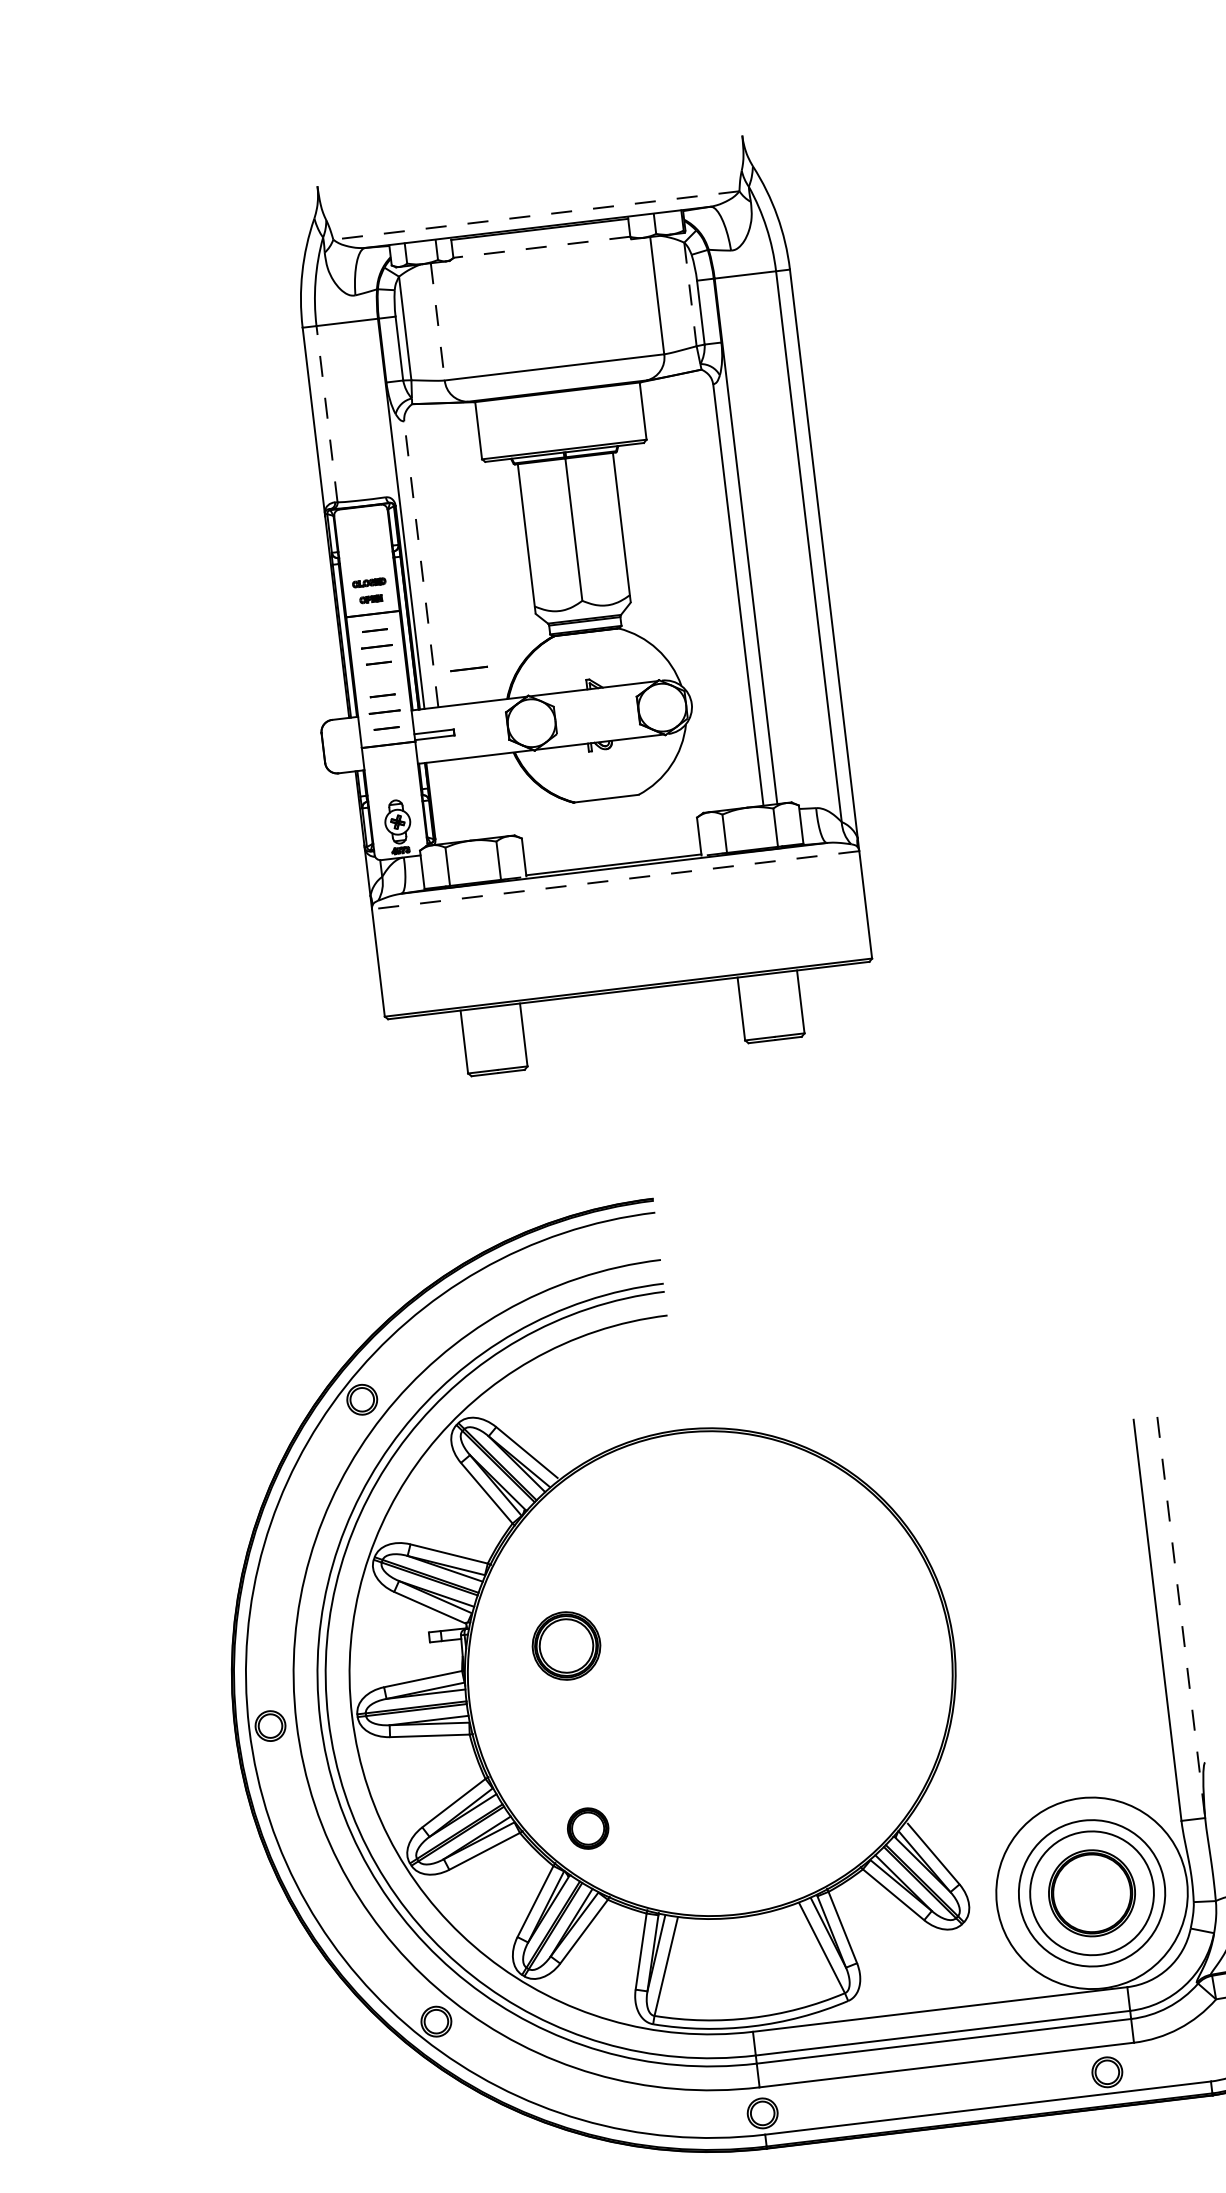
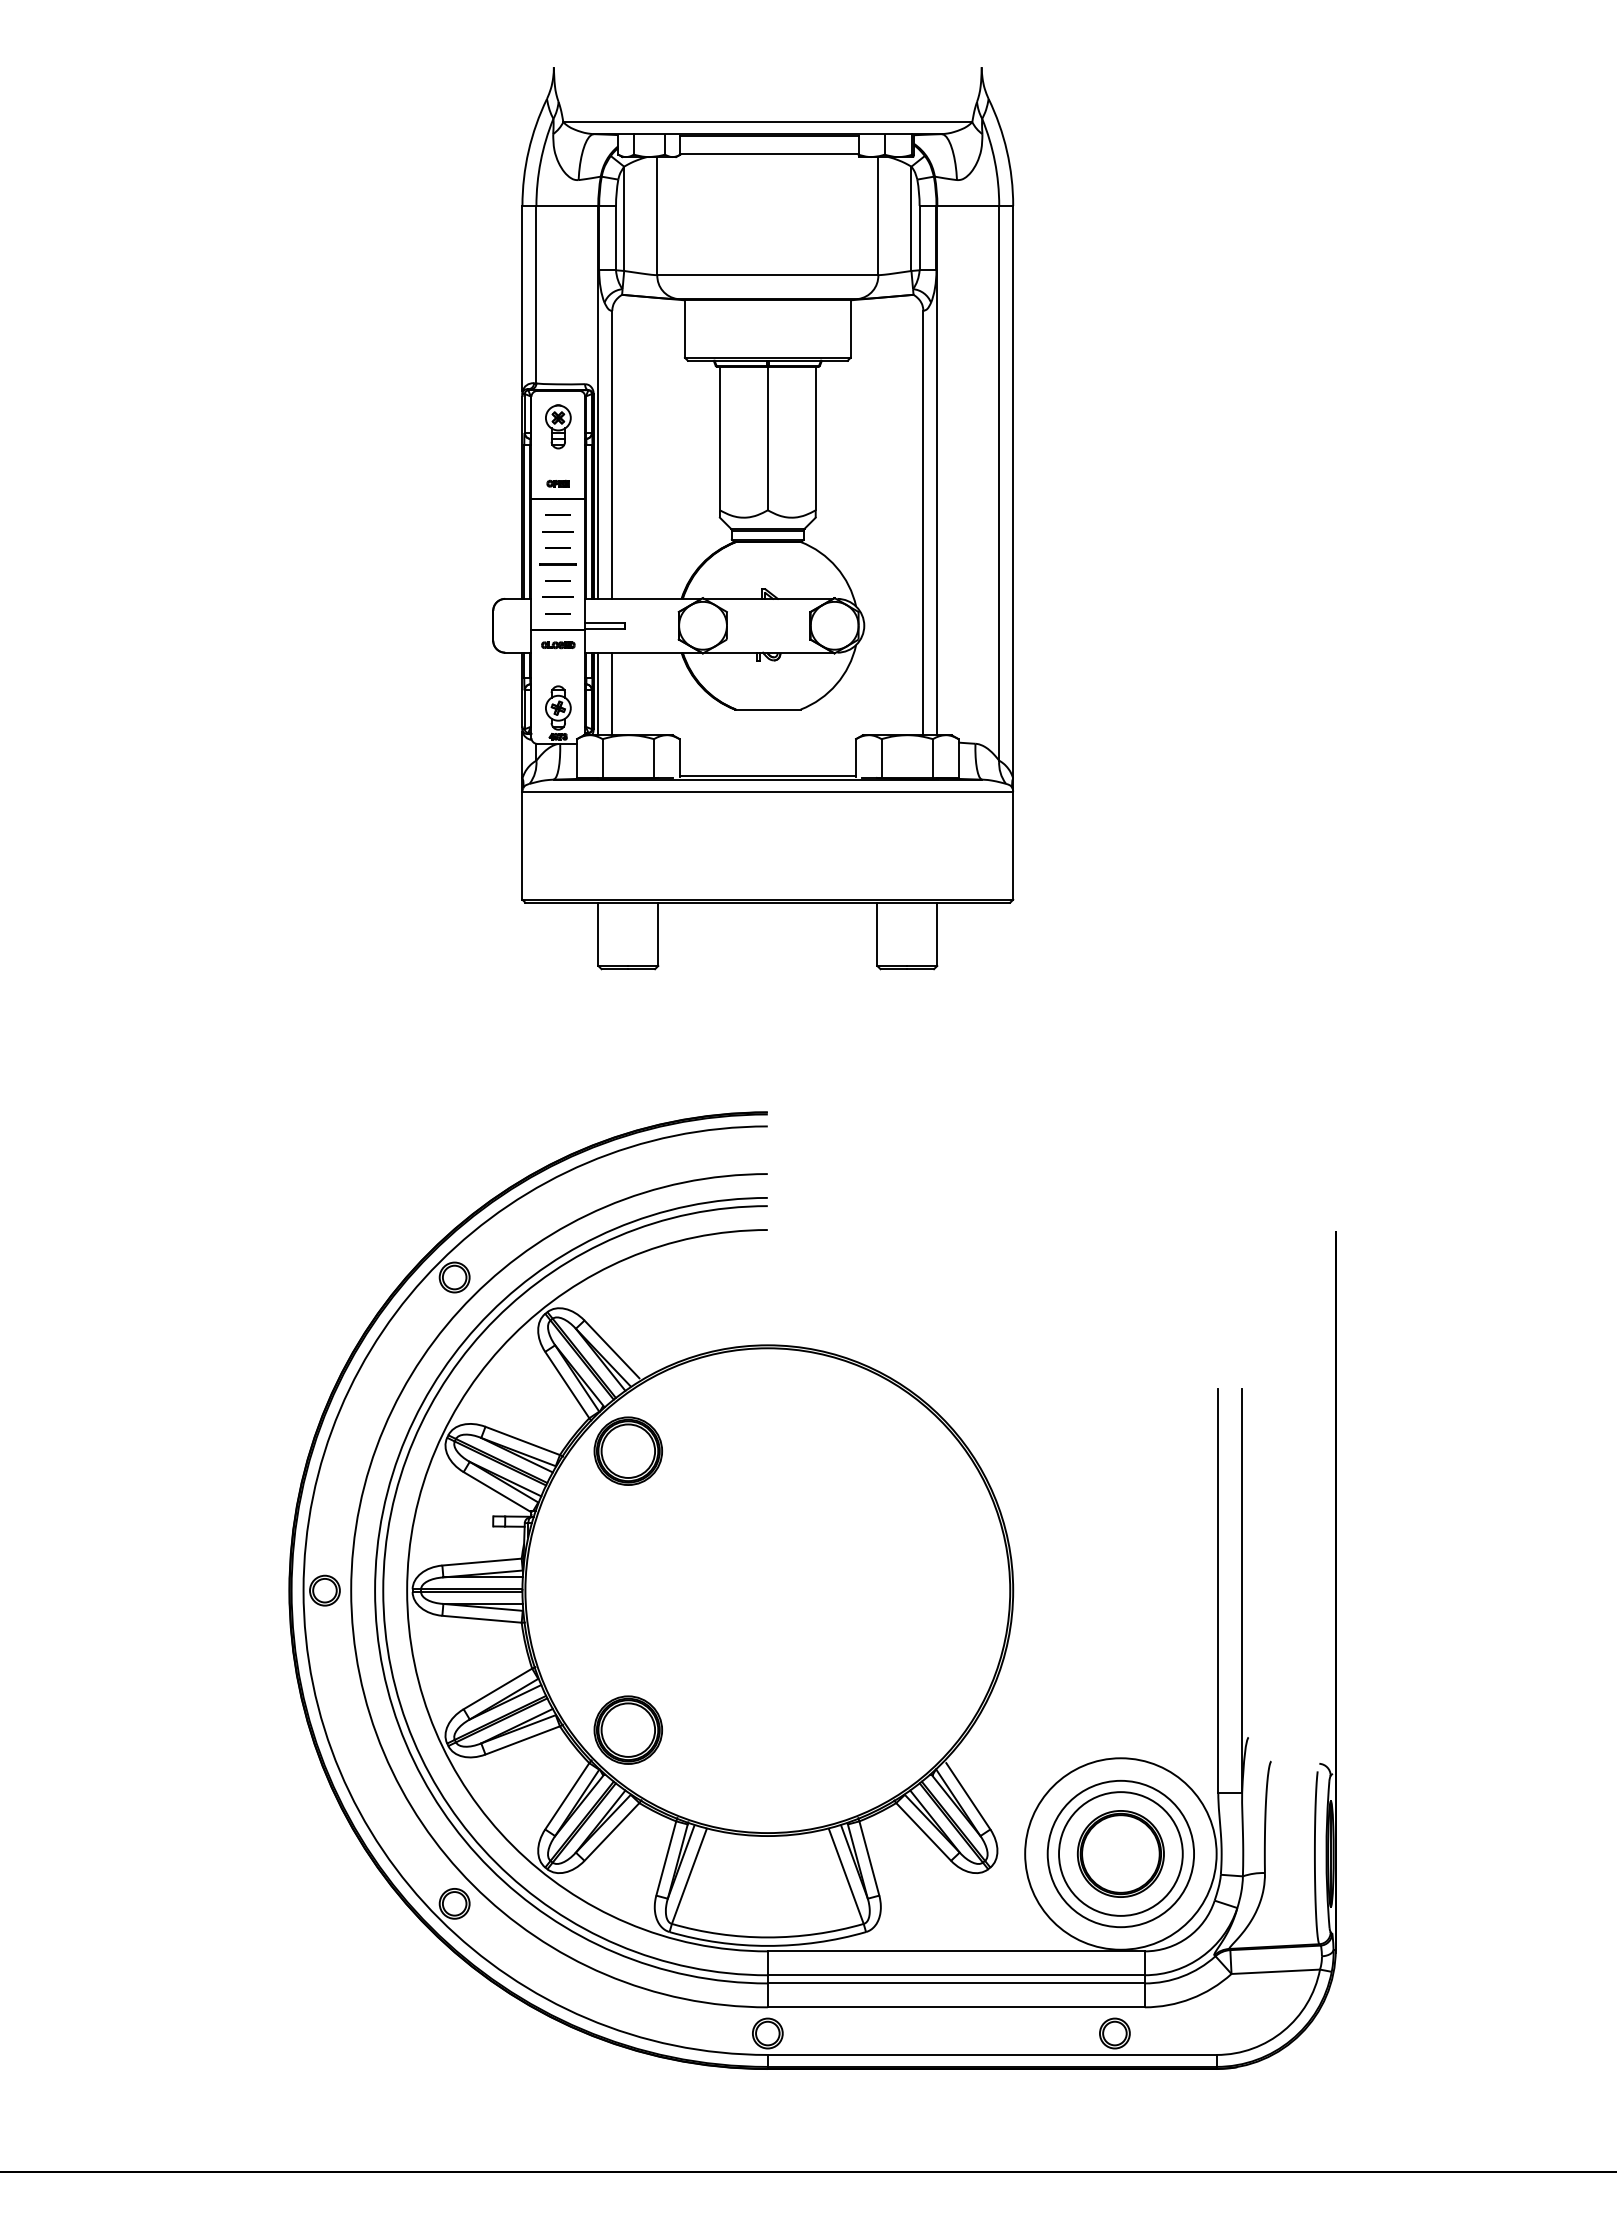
line: (536, 215) -> (767, 122), dashed -> solid
line: (541, 247) -> (769, 154), dashed -> solid
line: (690, 295) -> (911, 219), dashed -> solid
line: (438, 322) -> (657, 216), dashed -> solid
line: (327, 413) -> (536, 294), dashed -> solid
part: (364, 542) -> (558, 426), added
line: (421, 563) -> (612, 454), dashed -> solid
part: (369, 583) -> (558, 645), moved
line: (468, 669) -> (557, 564), moved
line: (449, 801) -> (612, 693), added
line: (435, 802) -> (598, 693), added
line: (615, 880) -> (767, 791), dashed -> solid
line: (1181, 1617) -> (1242, 1590), dashed -> solid
part: (565, 1645) -> (627, 1450), moved
part: (587, 1828) -> (627, 1729), size x1.67

